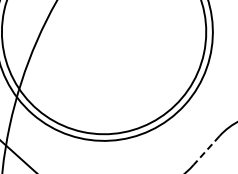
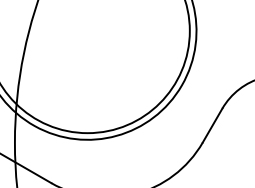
line: (206, 151) -> (212, 126), dashed -> solid

